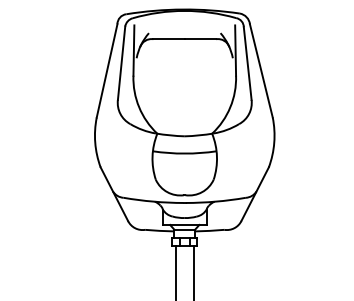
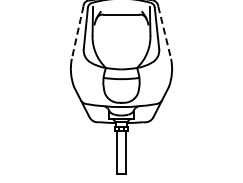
line: (106, 70) -> (77, 32), solid -> dashed
line: (261, 72) -> (164, 33), solid -> dashed

